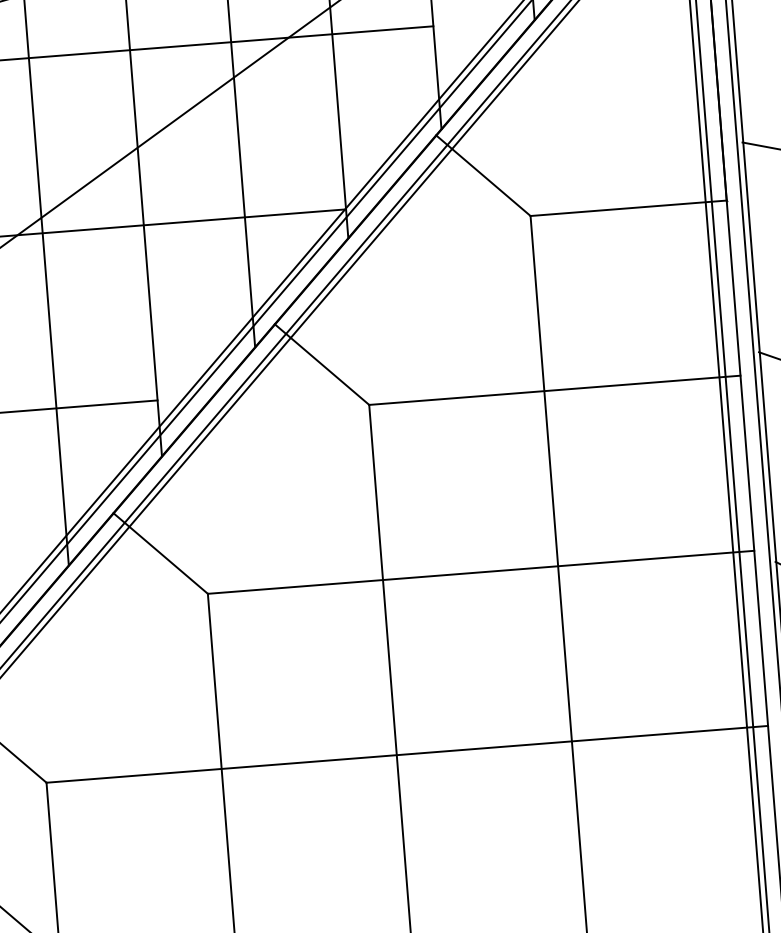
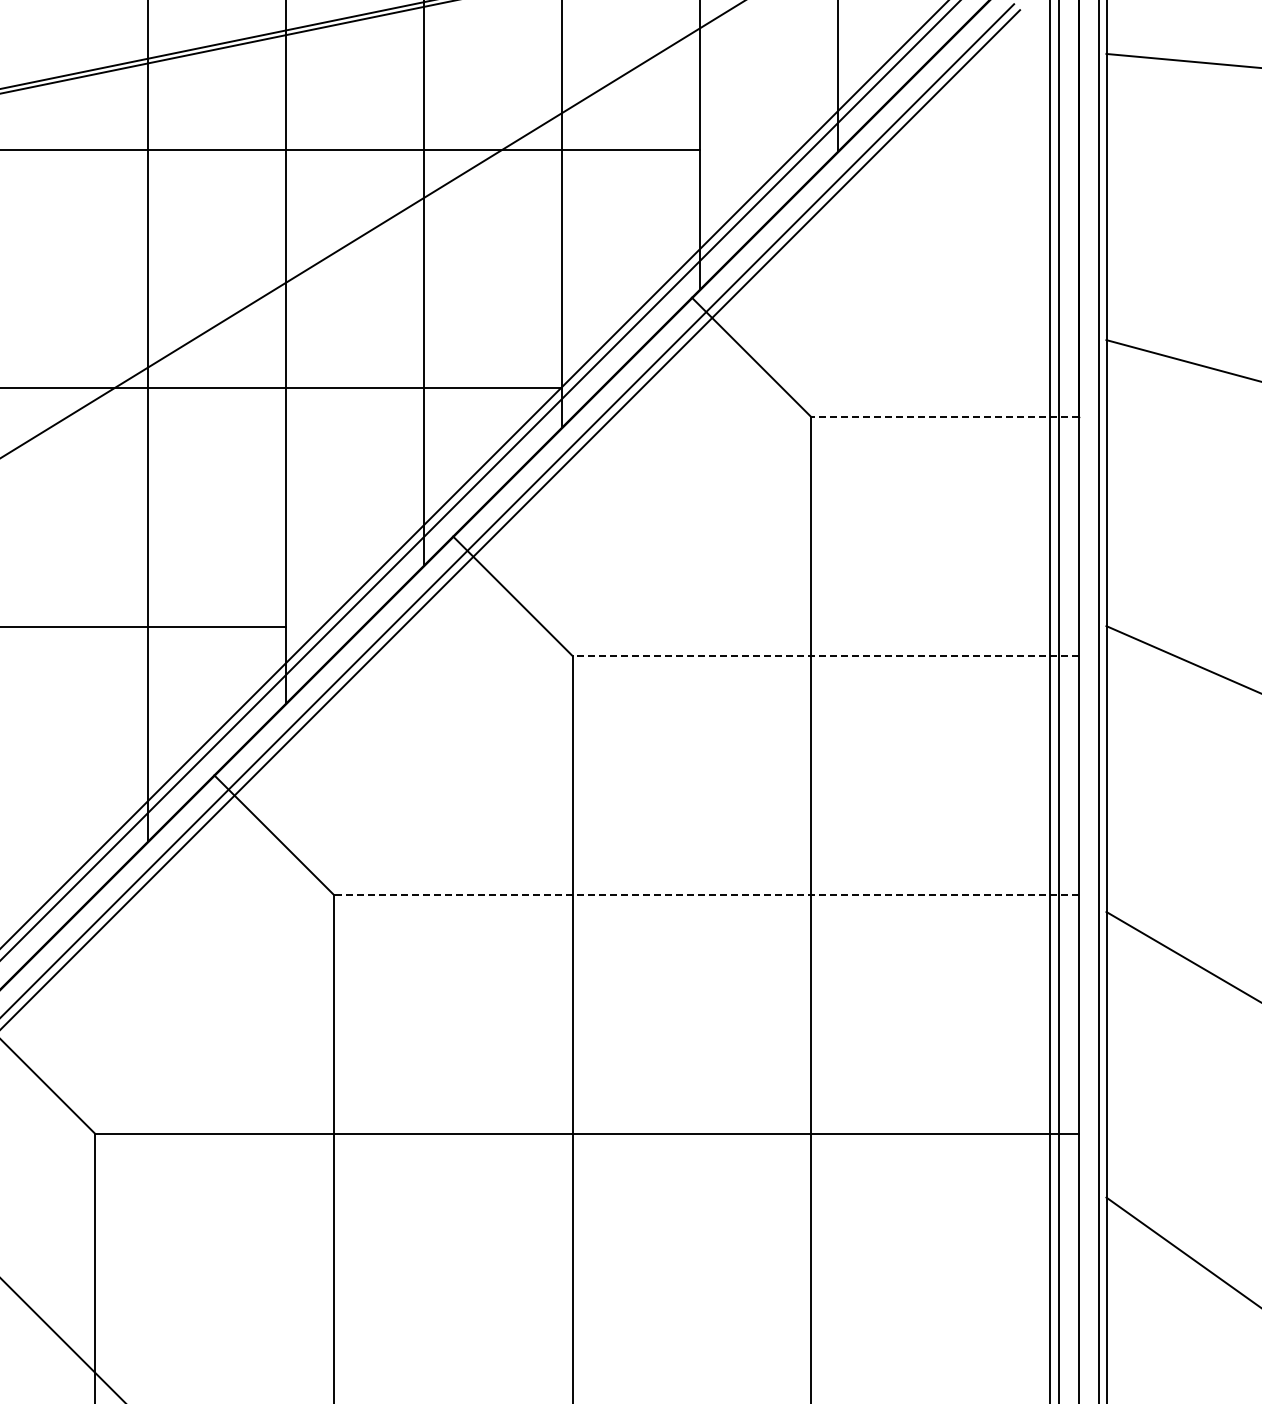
line: (628, 208) -> (945, 417), solid -> dashed
line: (554, 390) -> (825, 655), solid -> dashed
line: (481, 572) -> (706, 894), solid -> dashed

